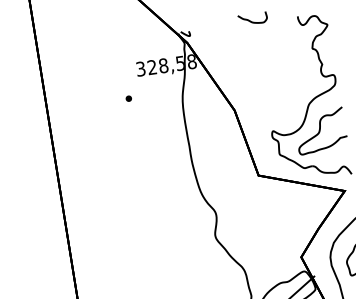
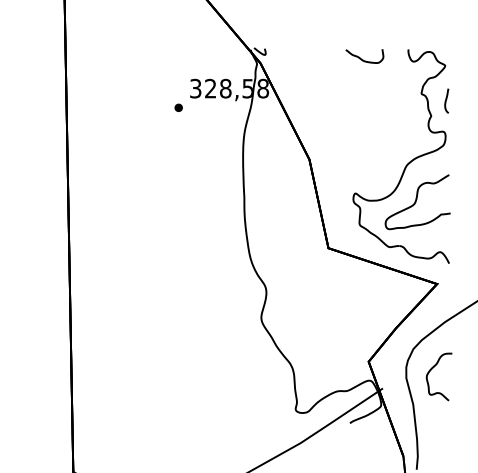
curve: (252, 21) -> (363, 59), moved
curve: (332, 50) -> (446, 100), added
part: (128, 98) -> (178, 107), moved

